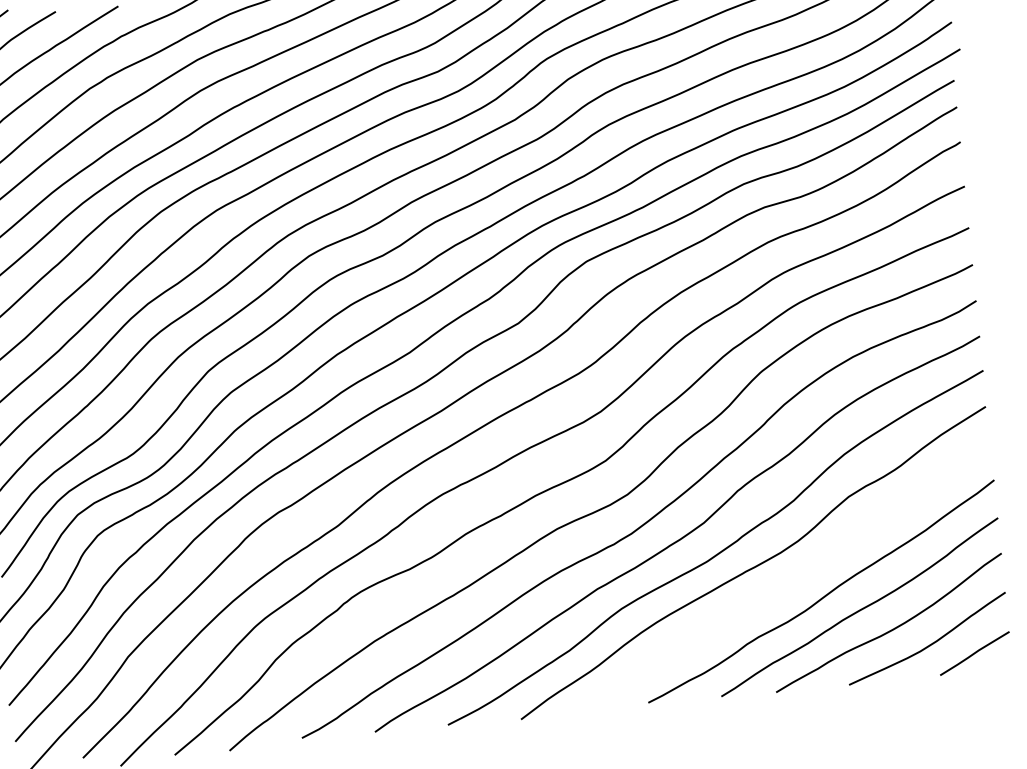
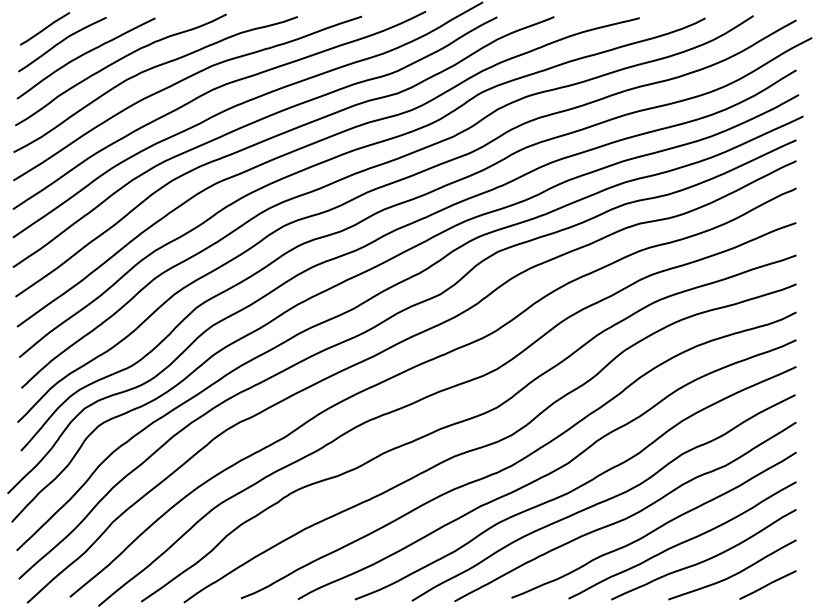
curve: (786, 583) -> (627, 516), added

